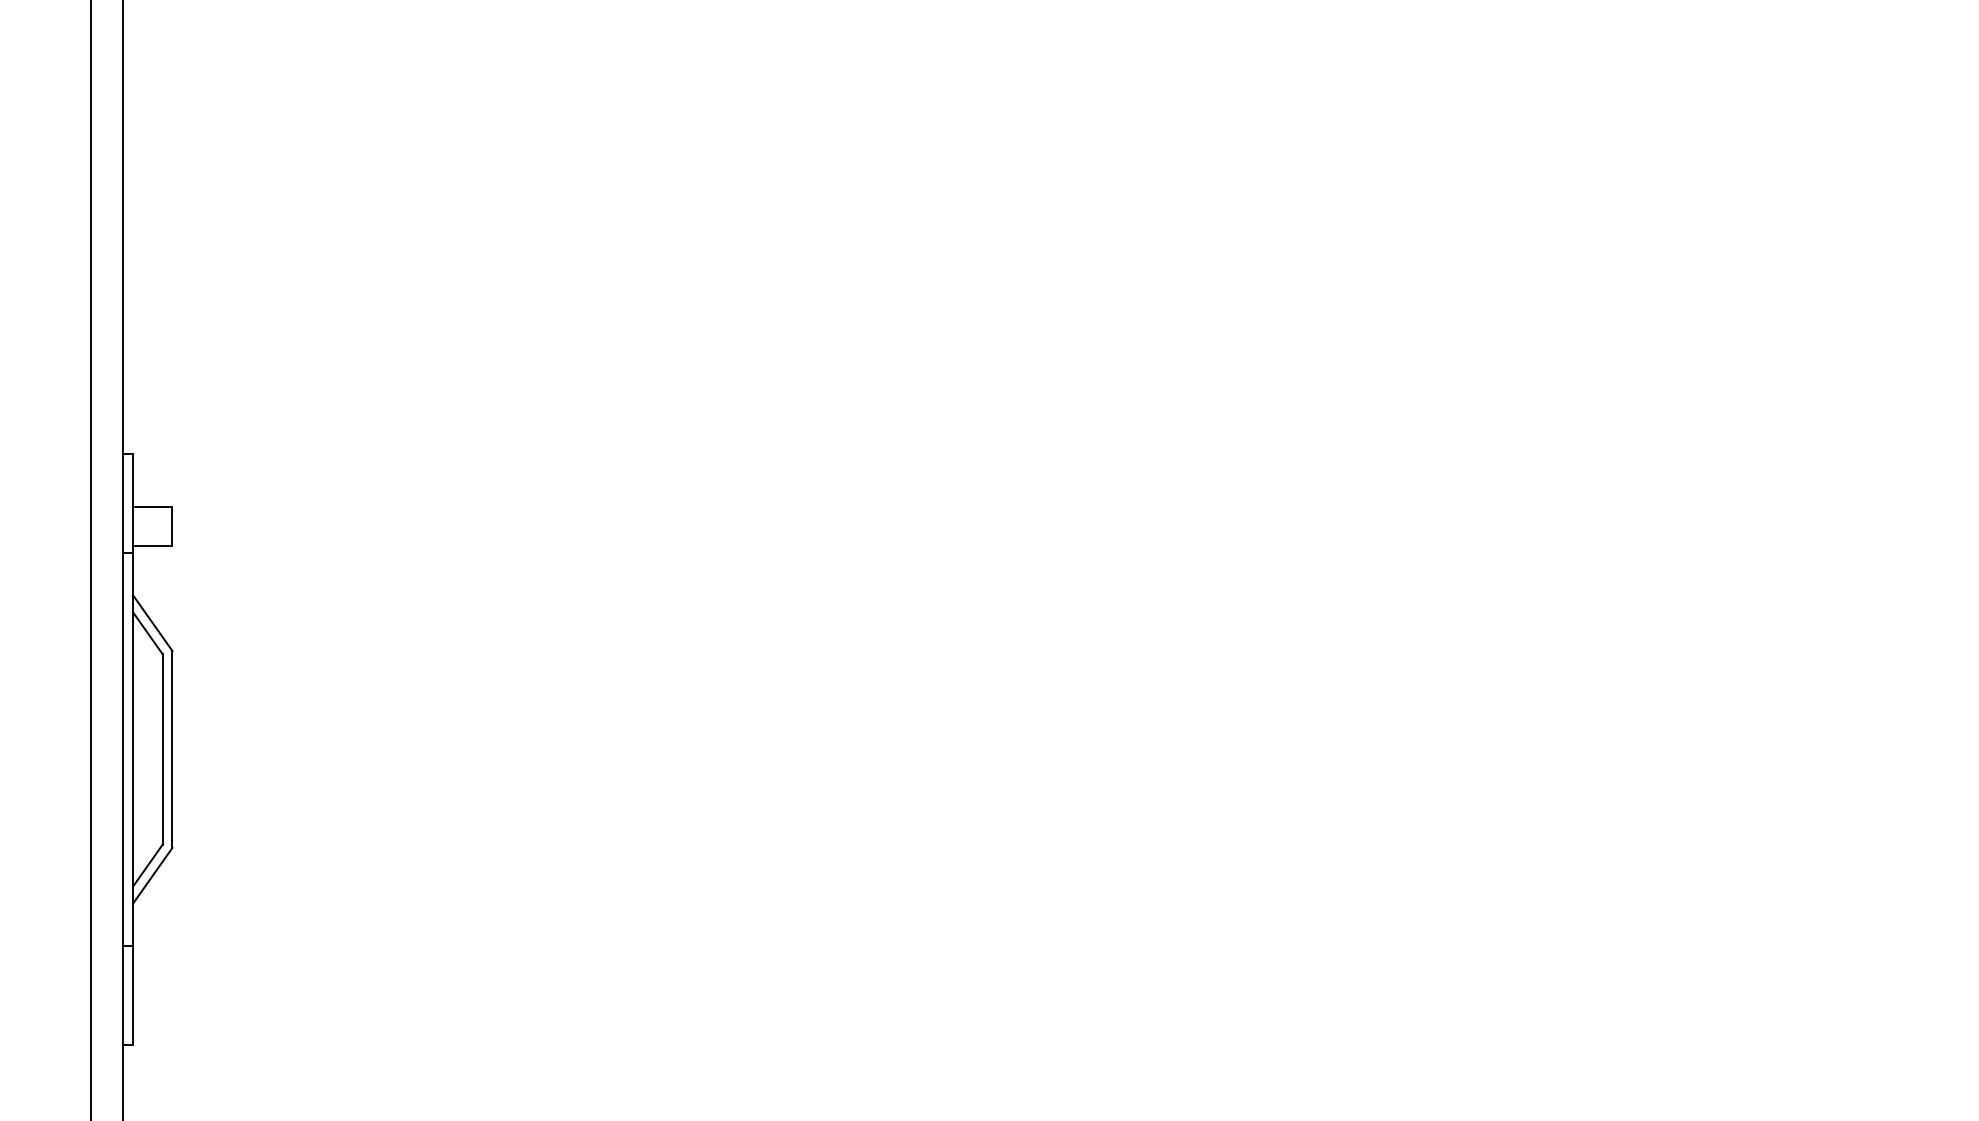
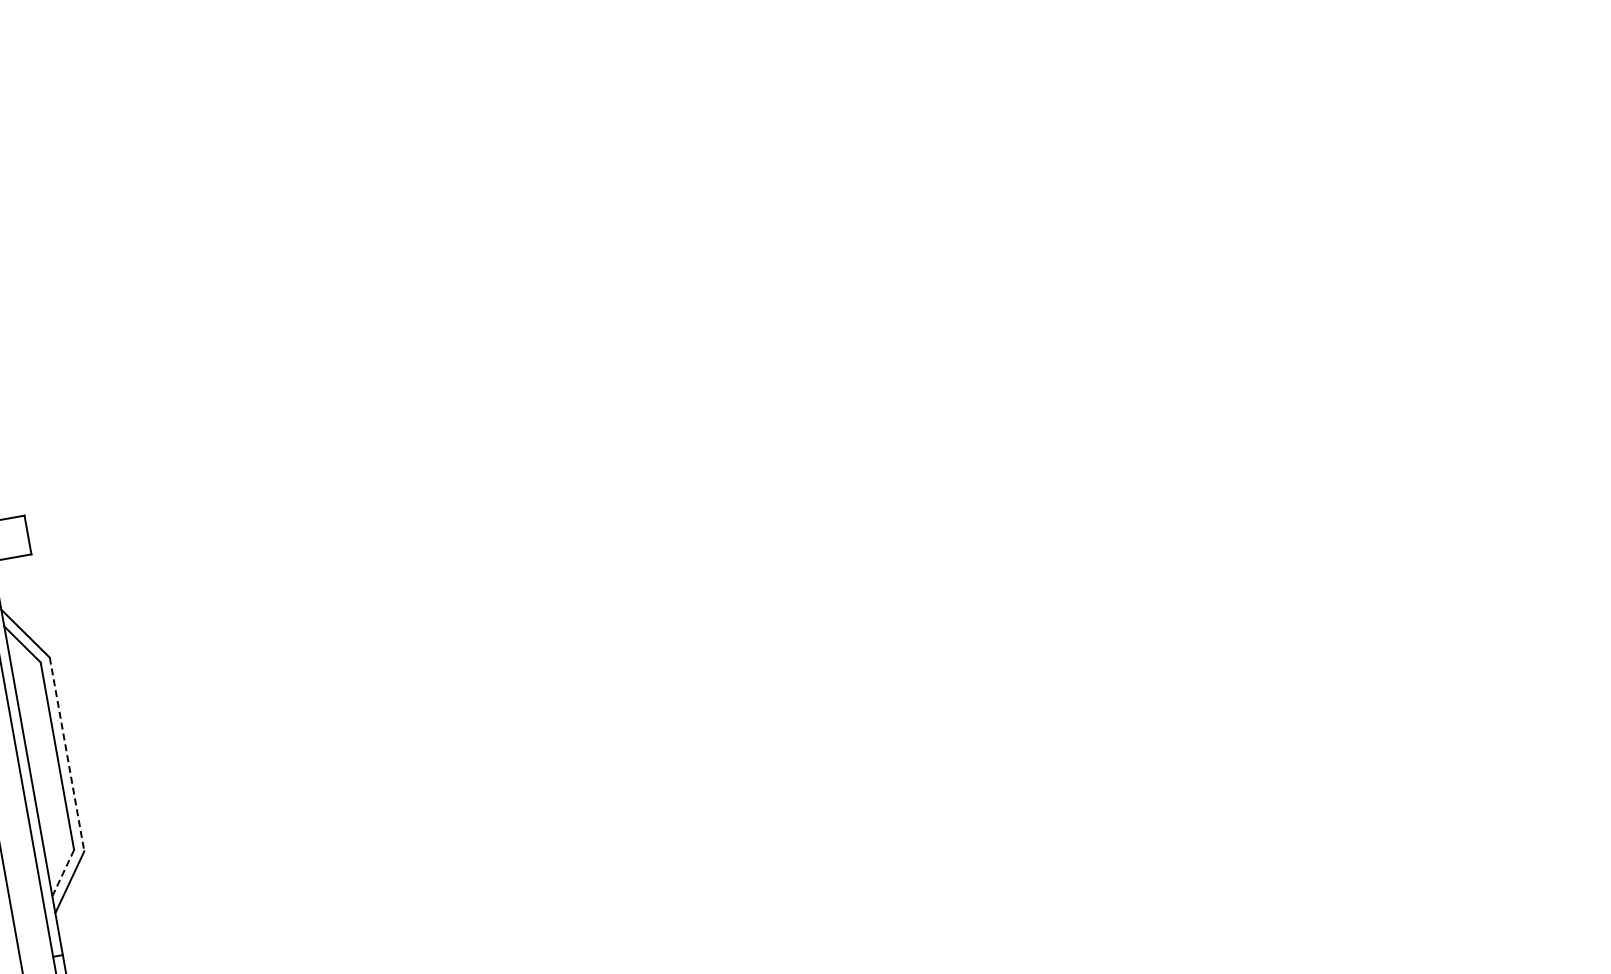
line: (172, 749) -> (67, 754), solid -> dashed
line: (147, 865) -> (62, 873), solid -> dashed

